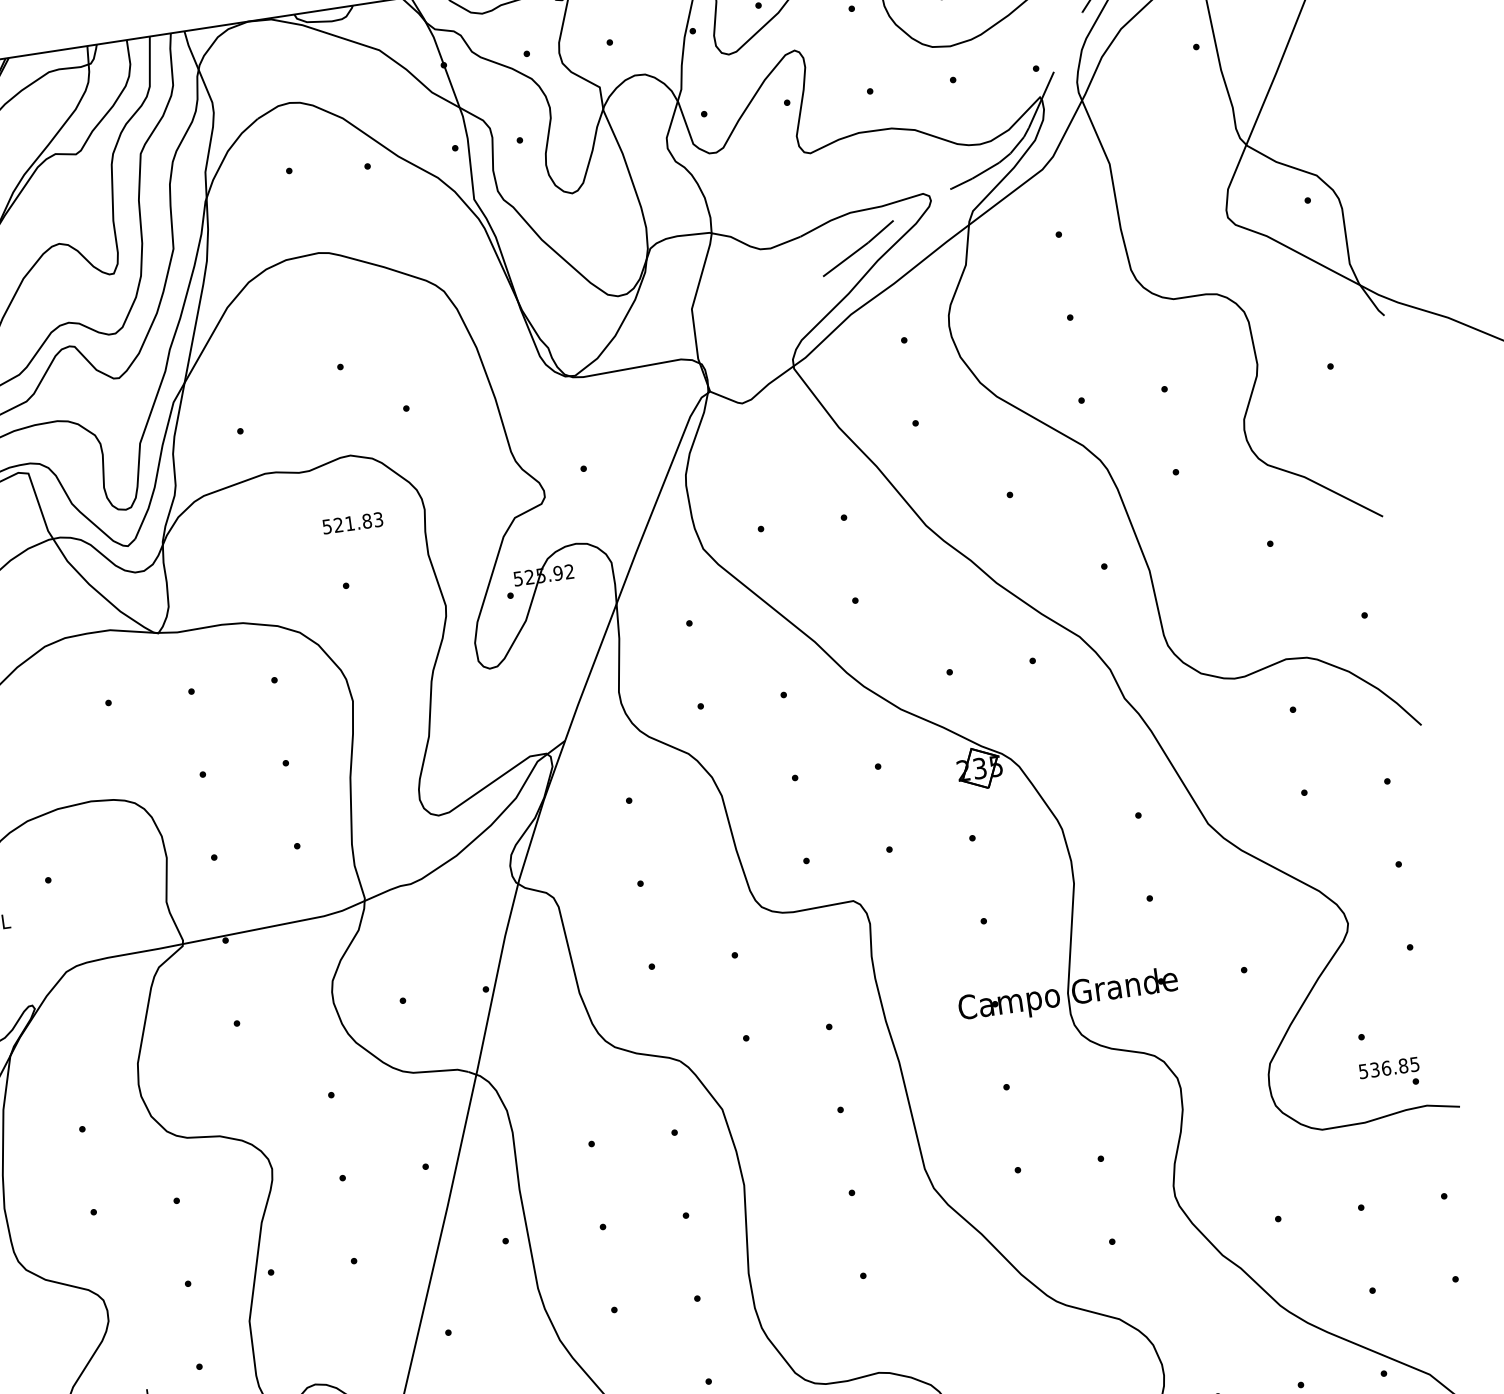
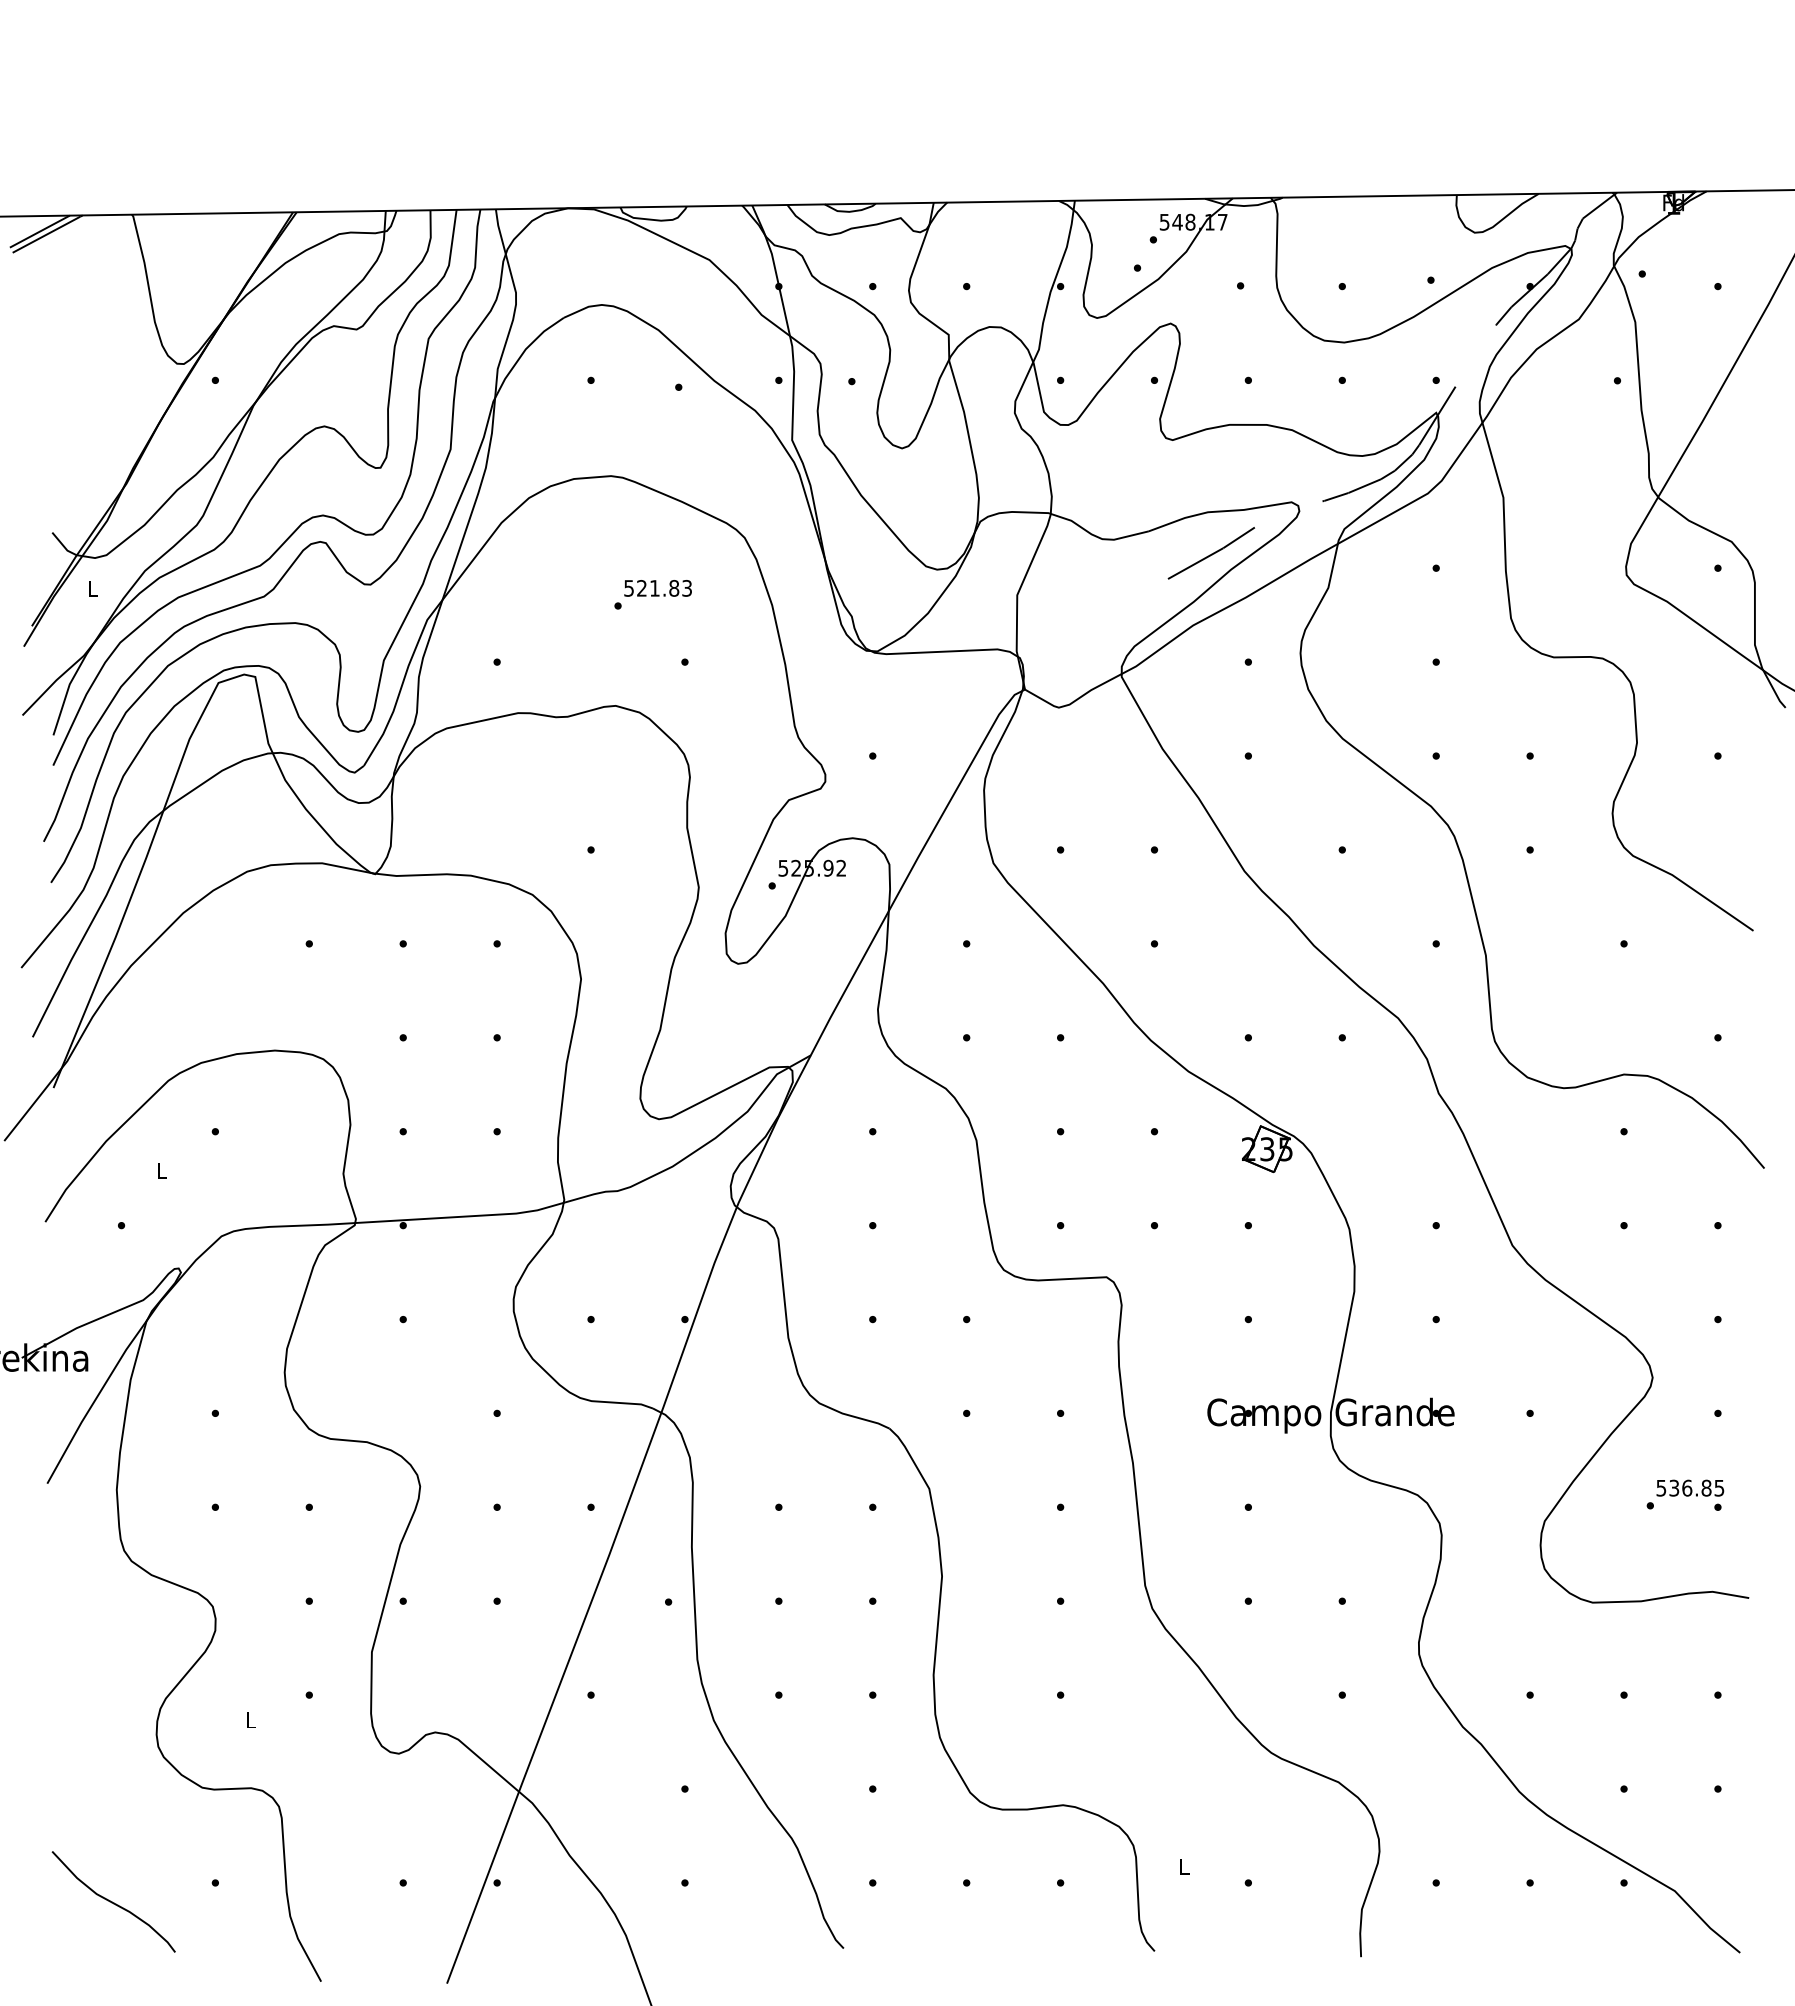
text: (352, 523) -> (657, 588), moved
text: (1390, 1073) -> (1690, 1494), moved

